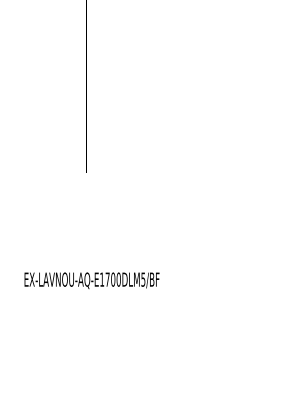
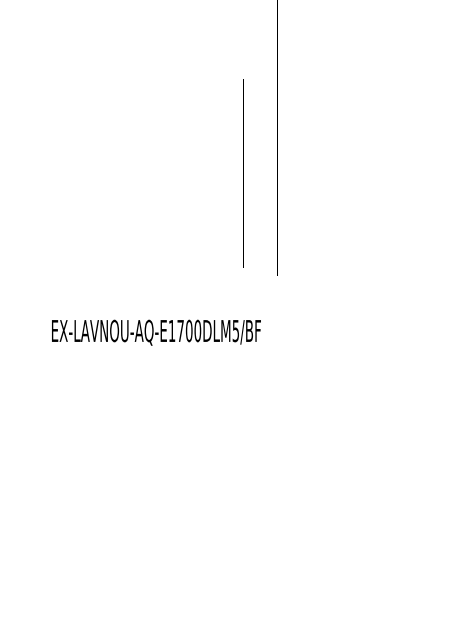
text: (91, 280) -> (155, 332), moved

